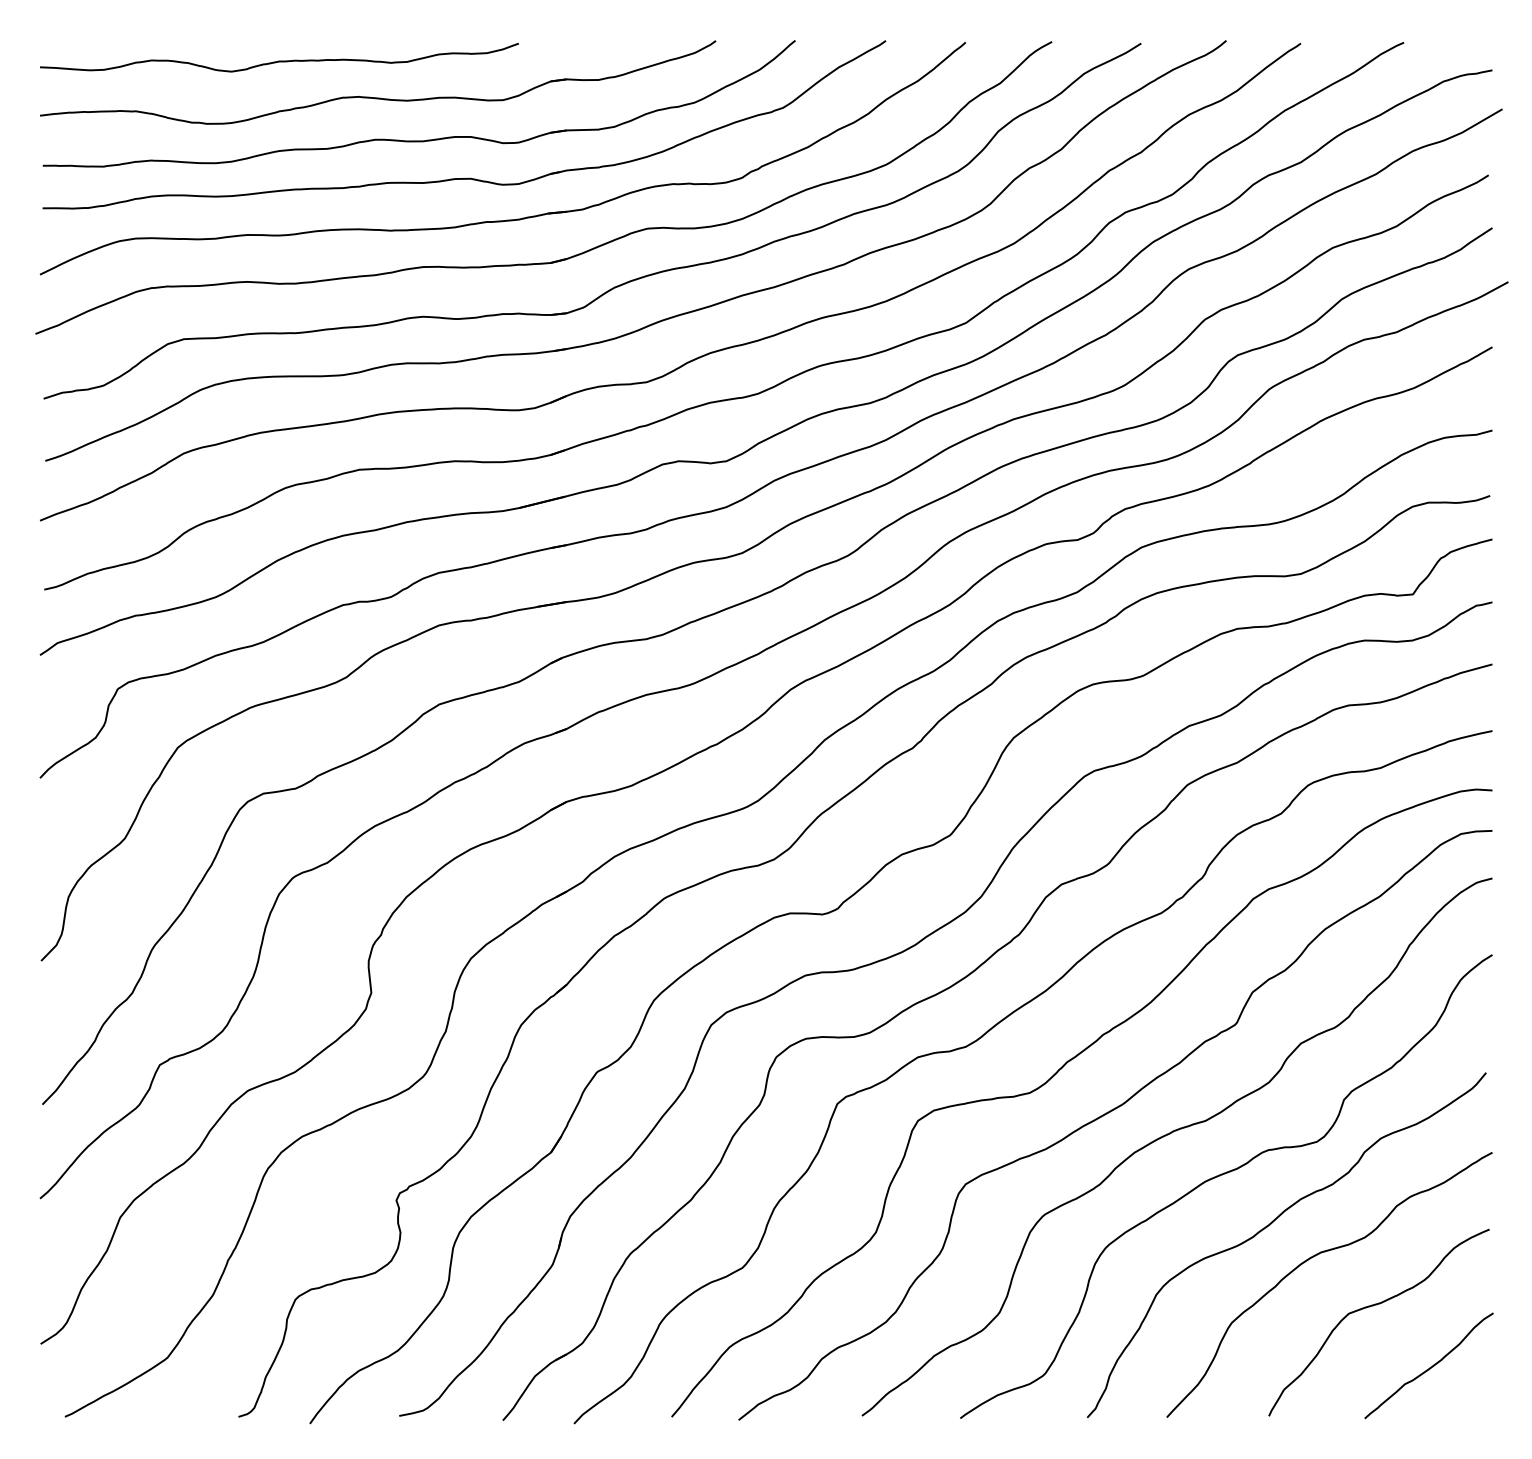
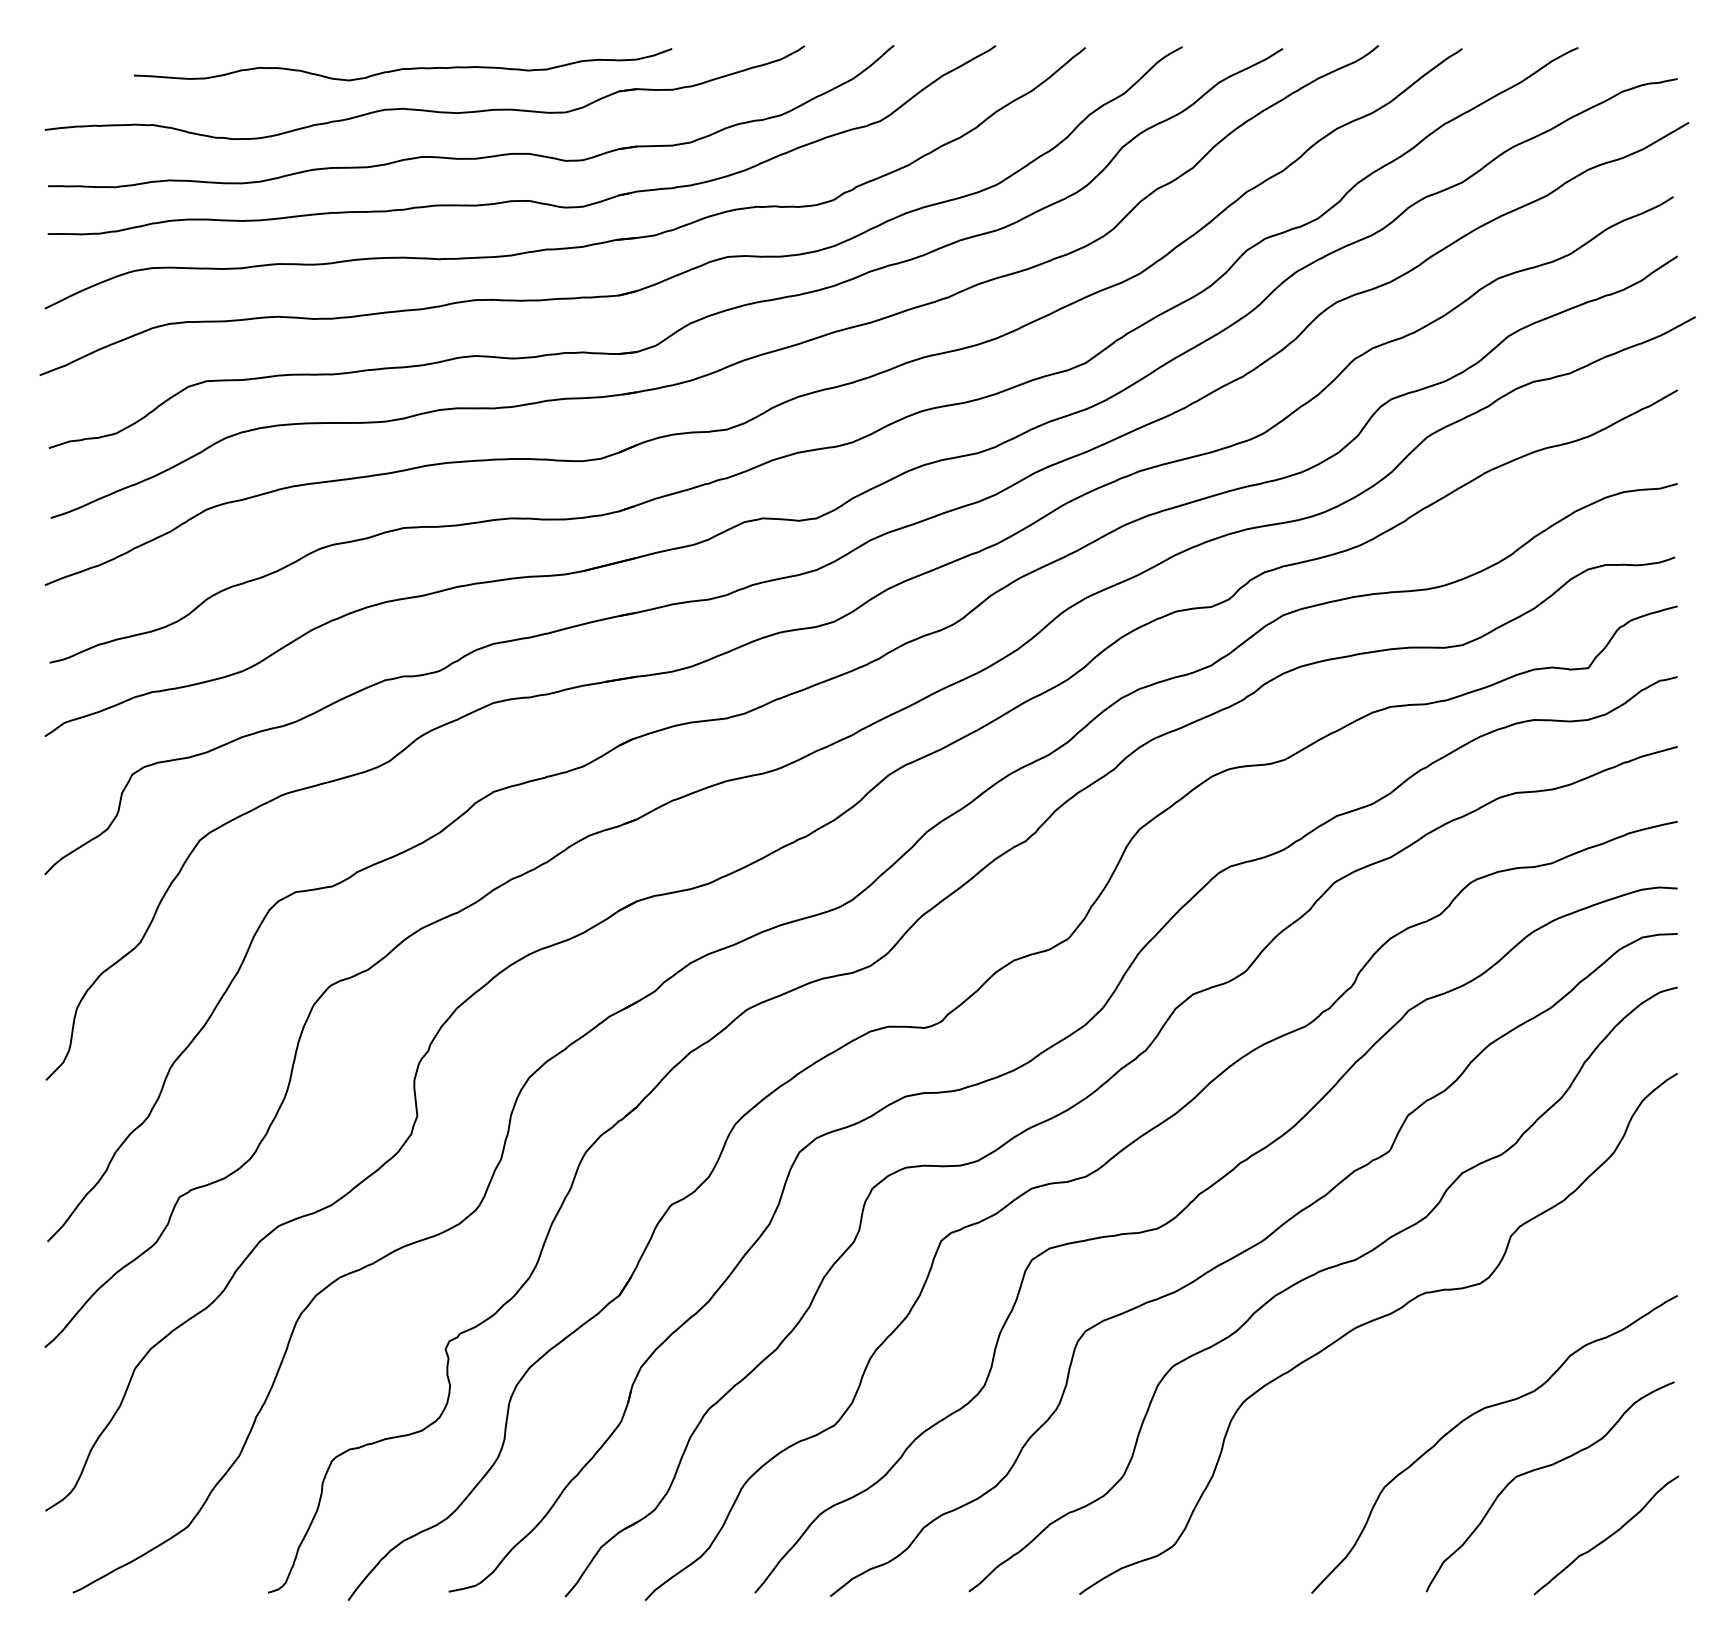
curve: (278, 61) -> (402, 68), moved
curve: (1269, 1226) -> (1426, 1378), removed

